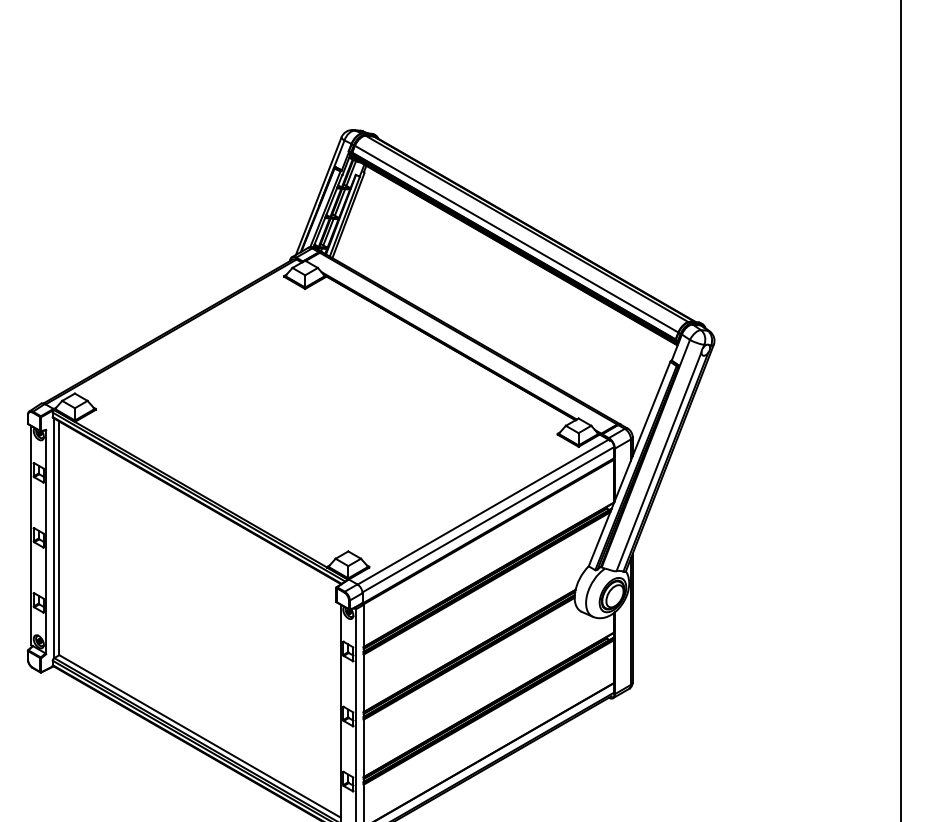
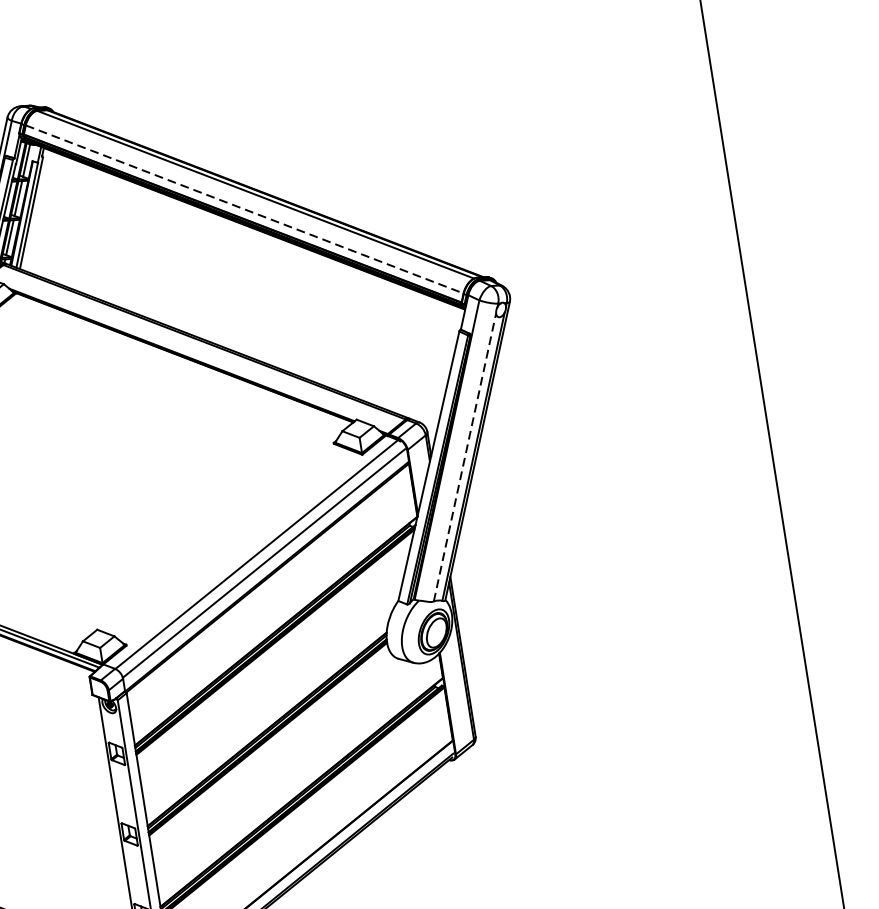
line: (516, 239) -> (244, 209), solid -> dashed
line: (659, 461) -> (465, 457), solid -> dashed

